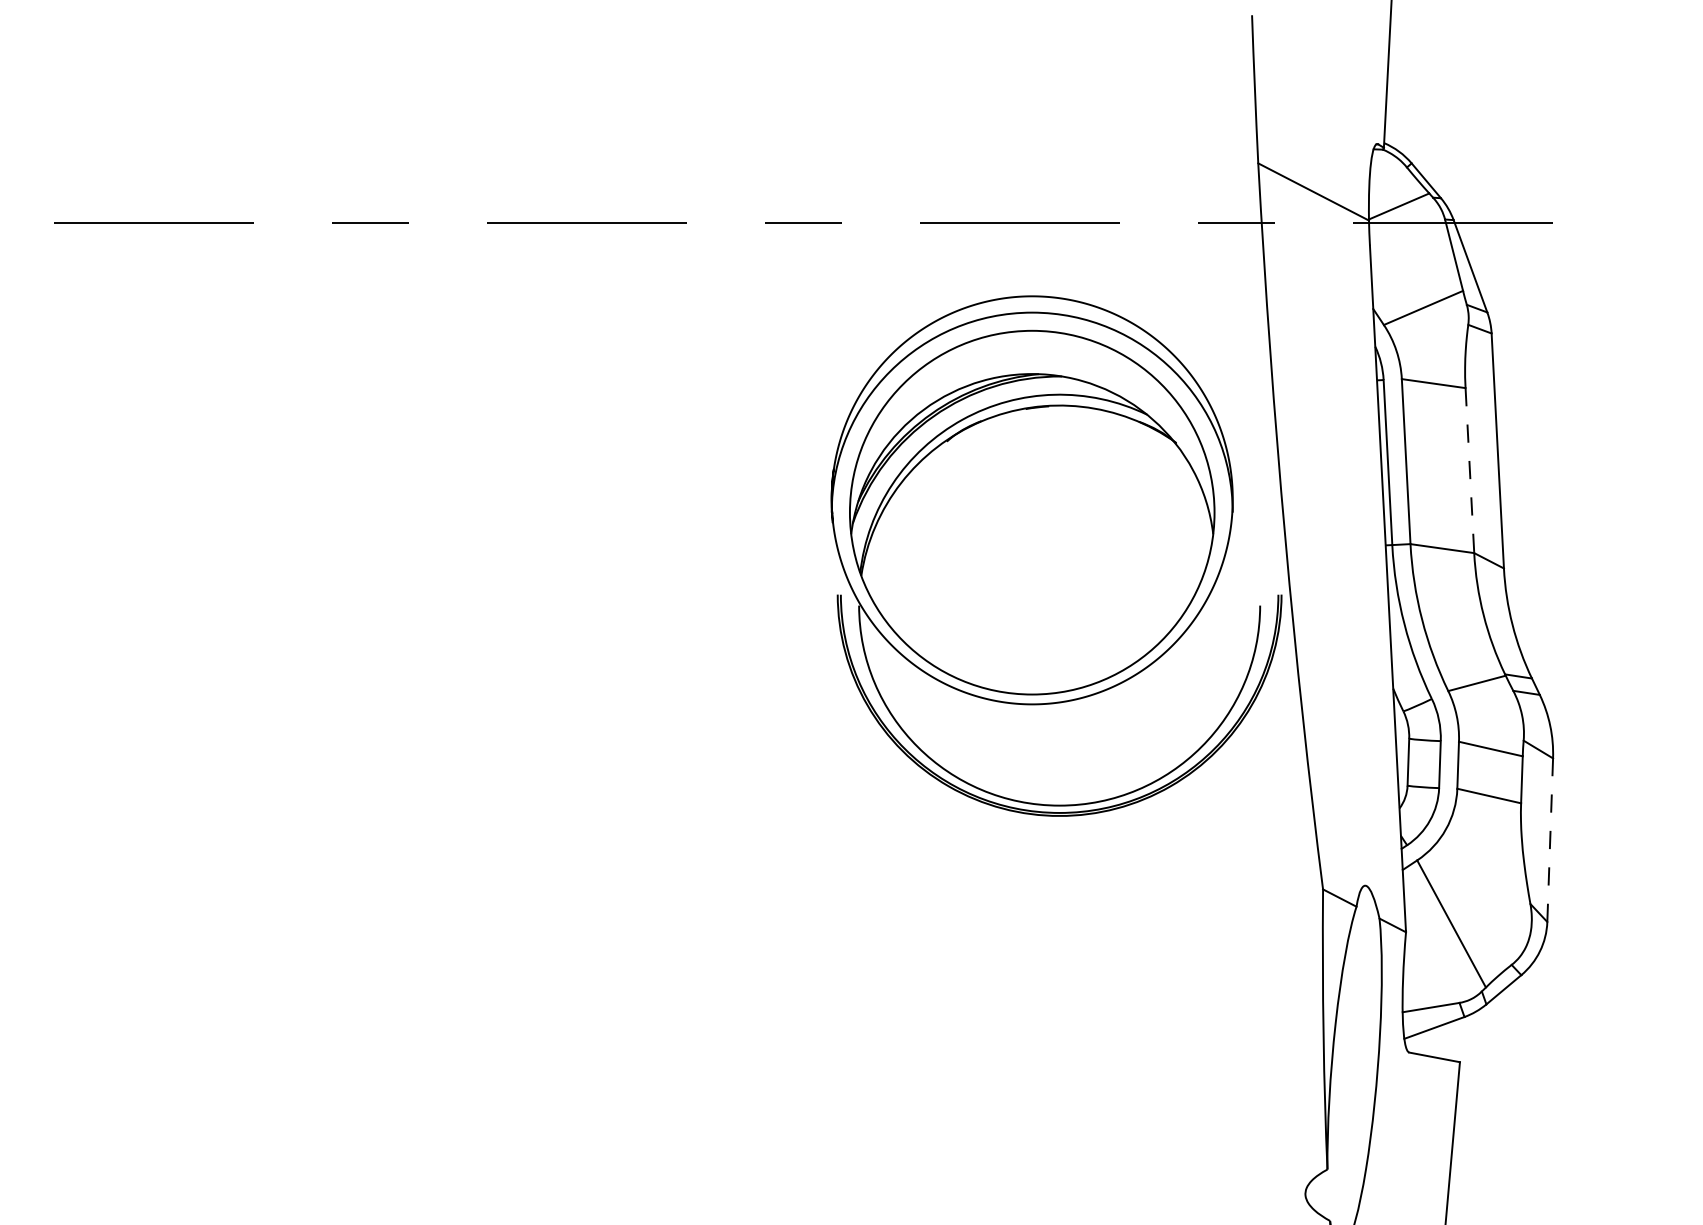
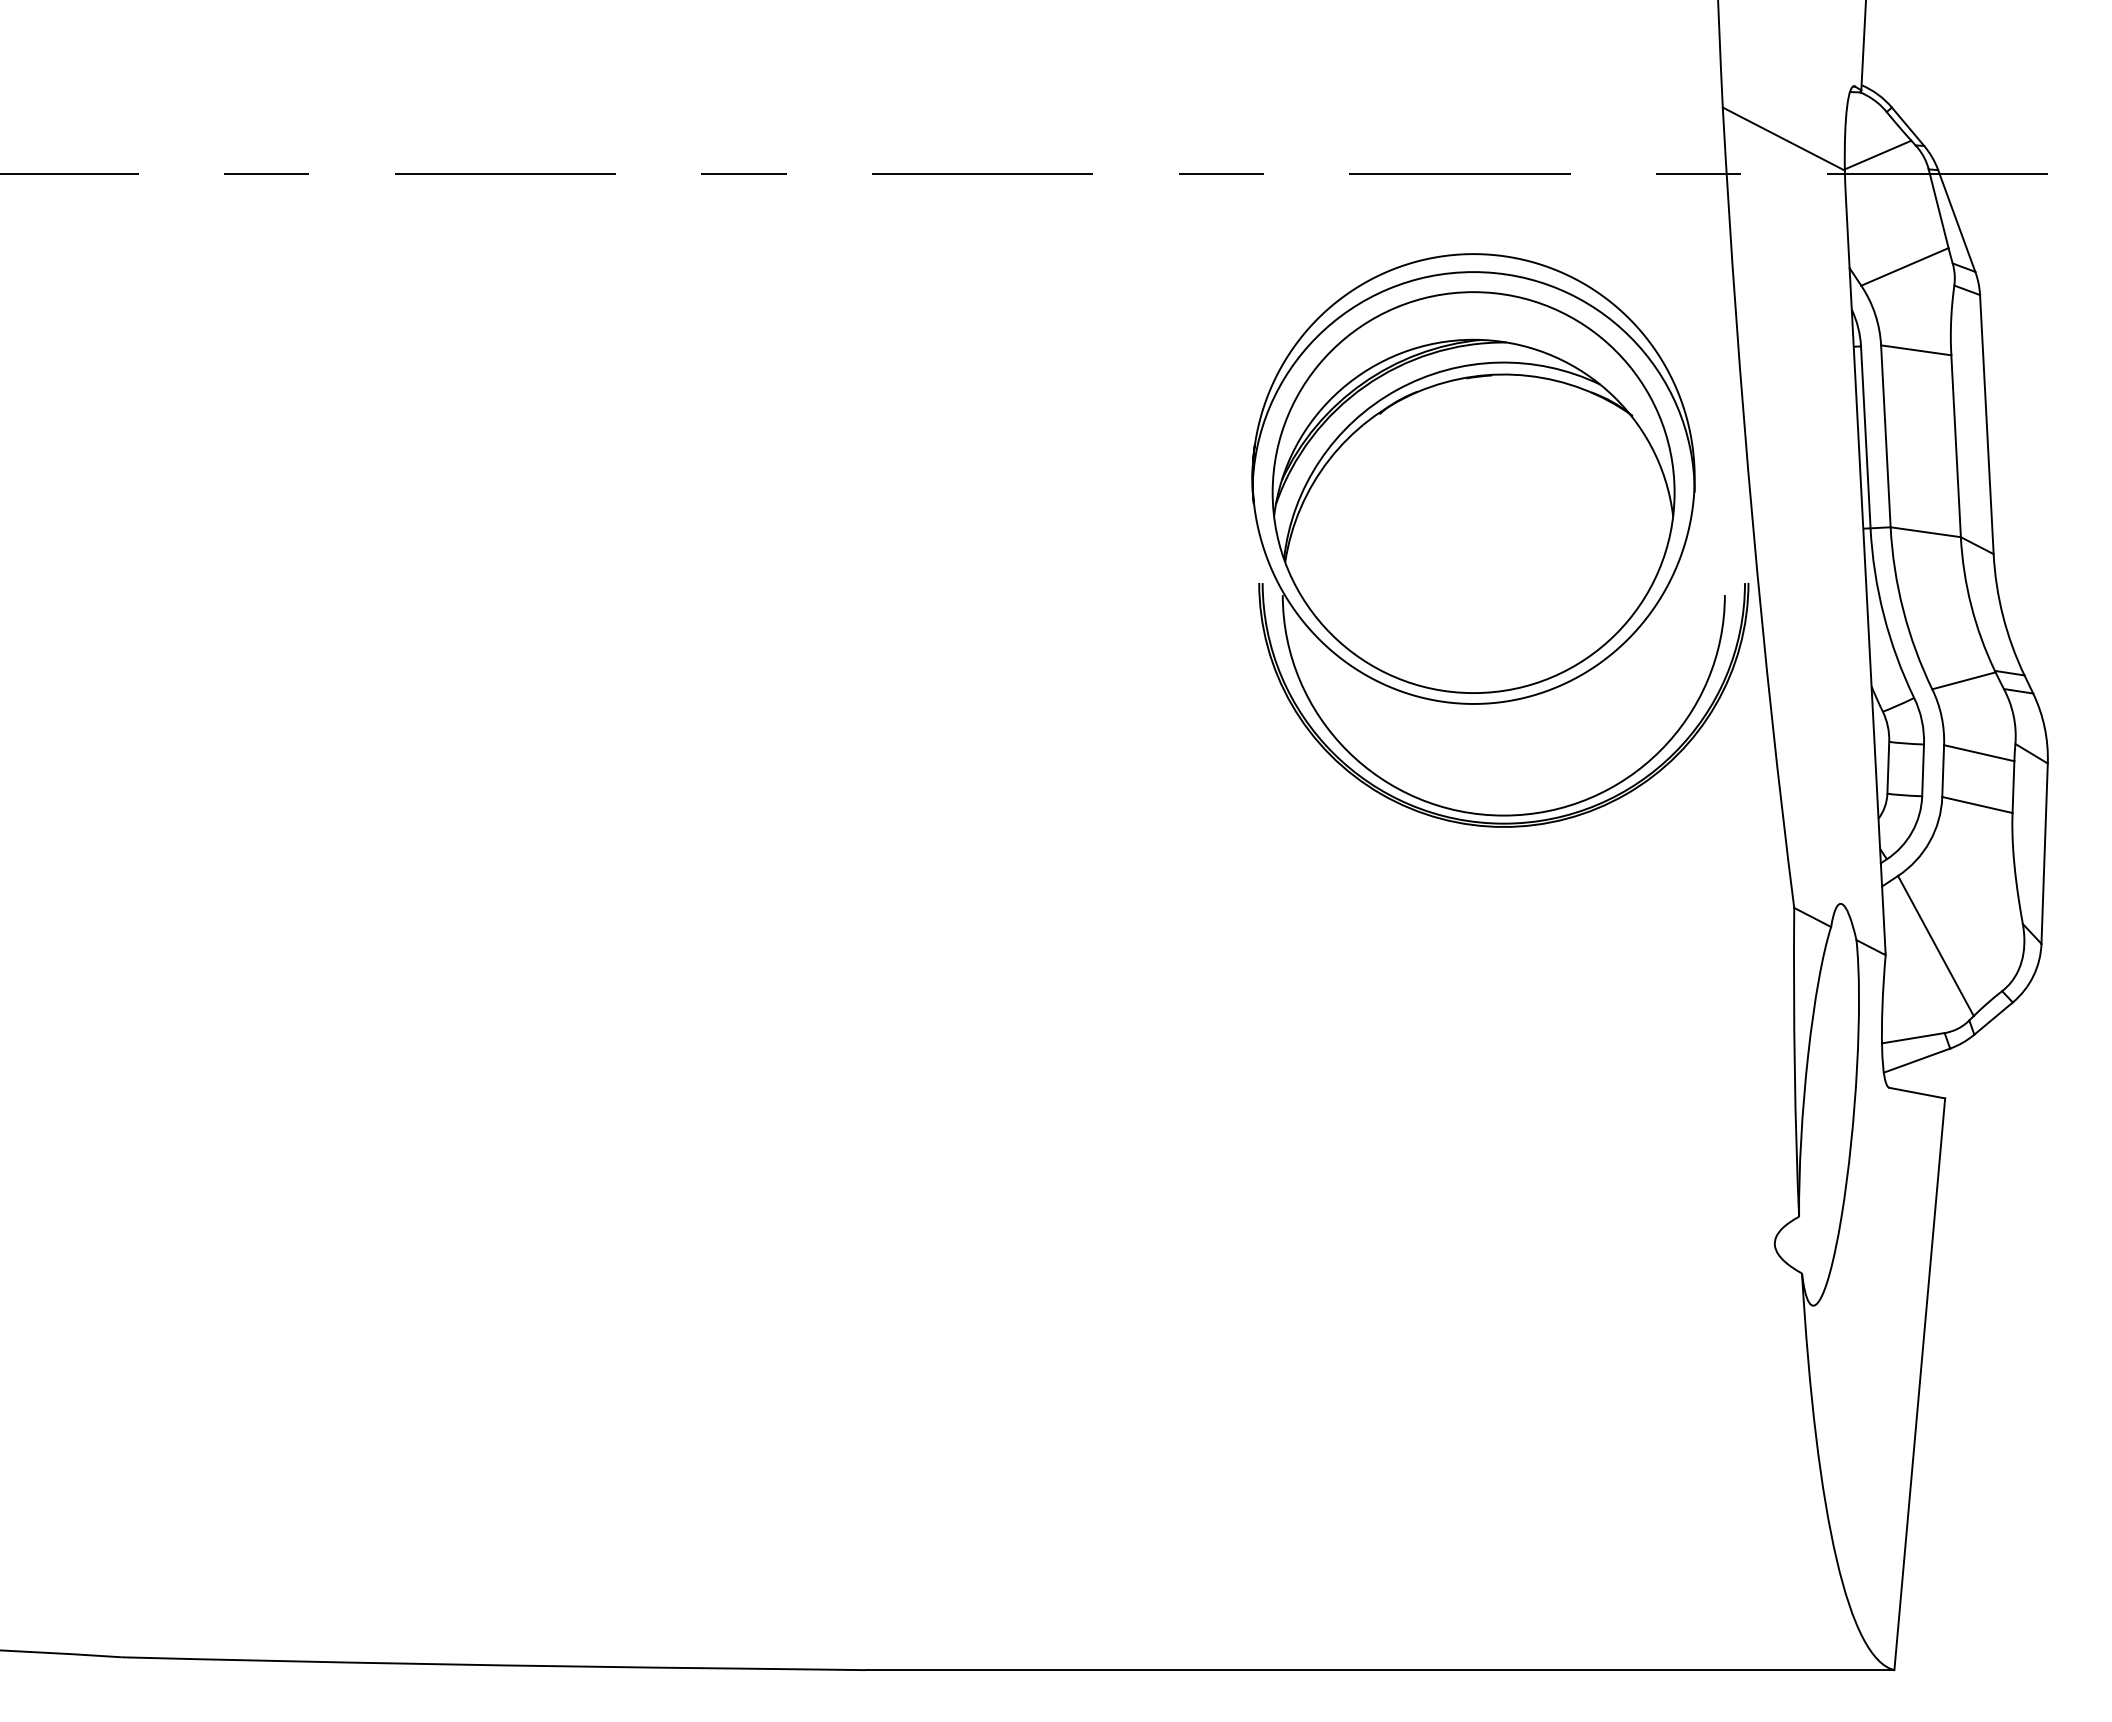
line: (1470, 470) -> (1956, 446), dashed -> solid
line: (1550, 840) -> (2044, 853), dashed -> solid

